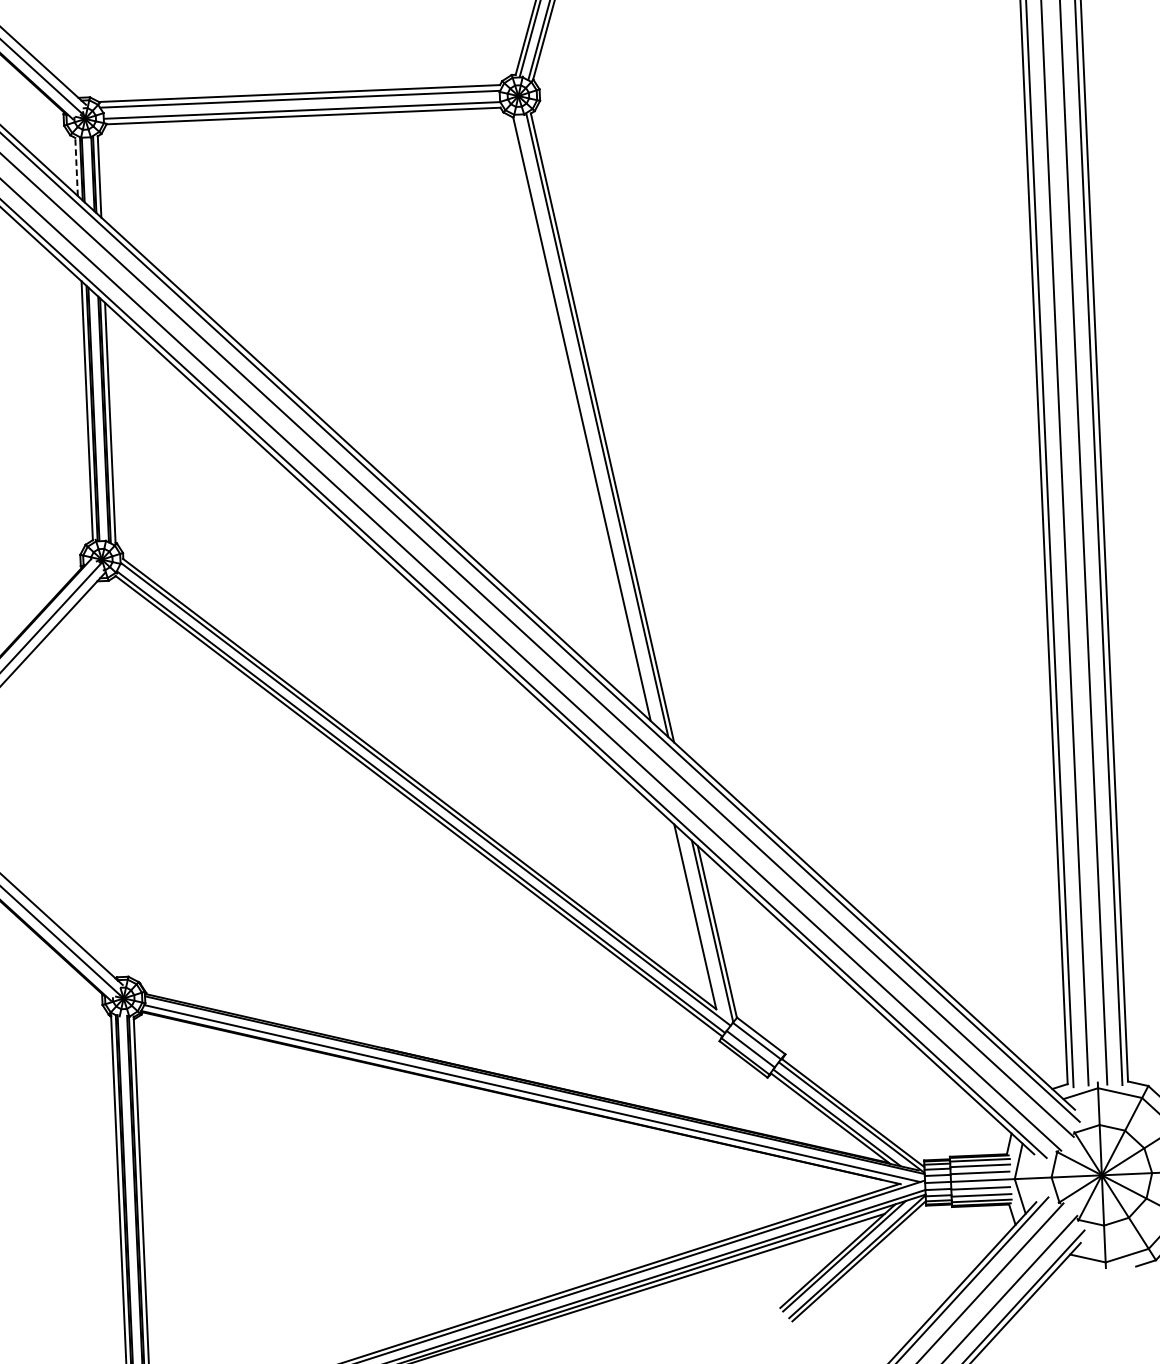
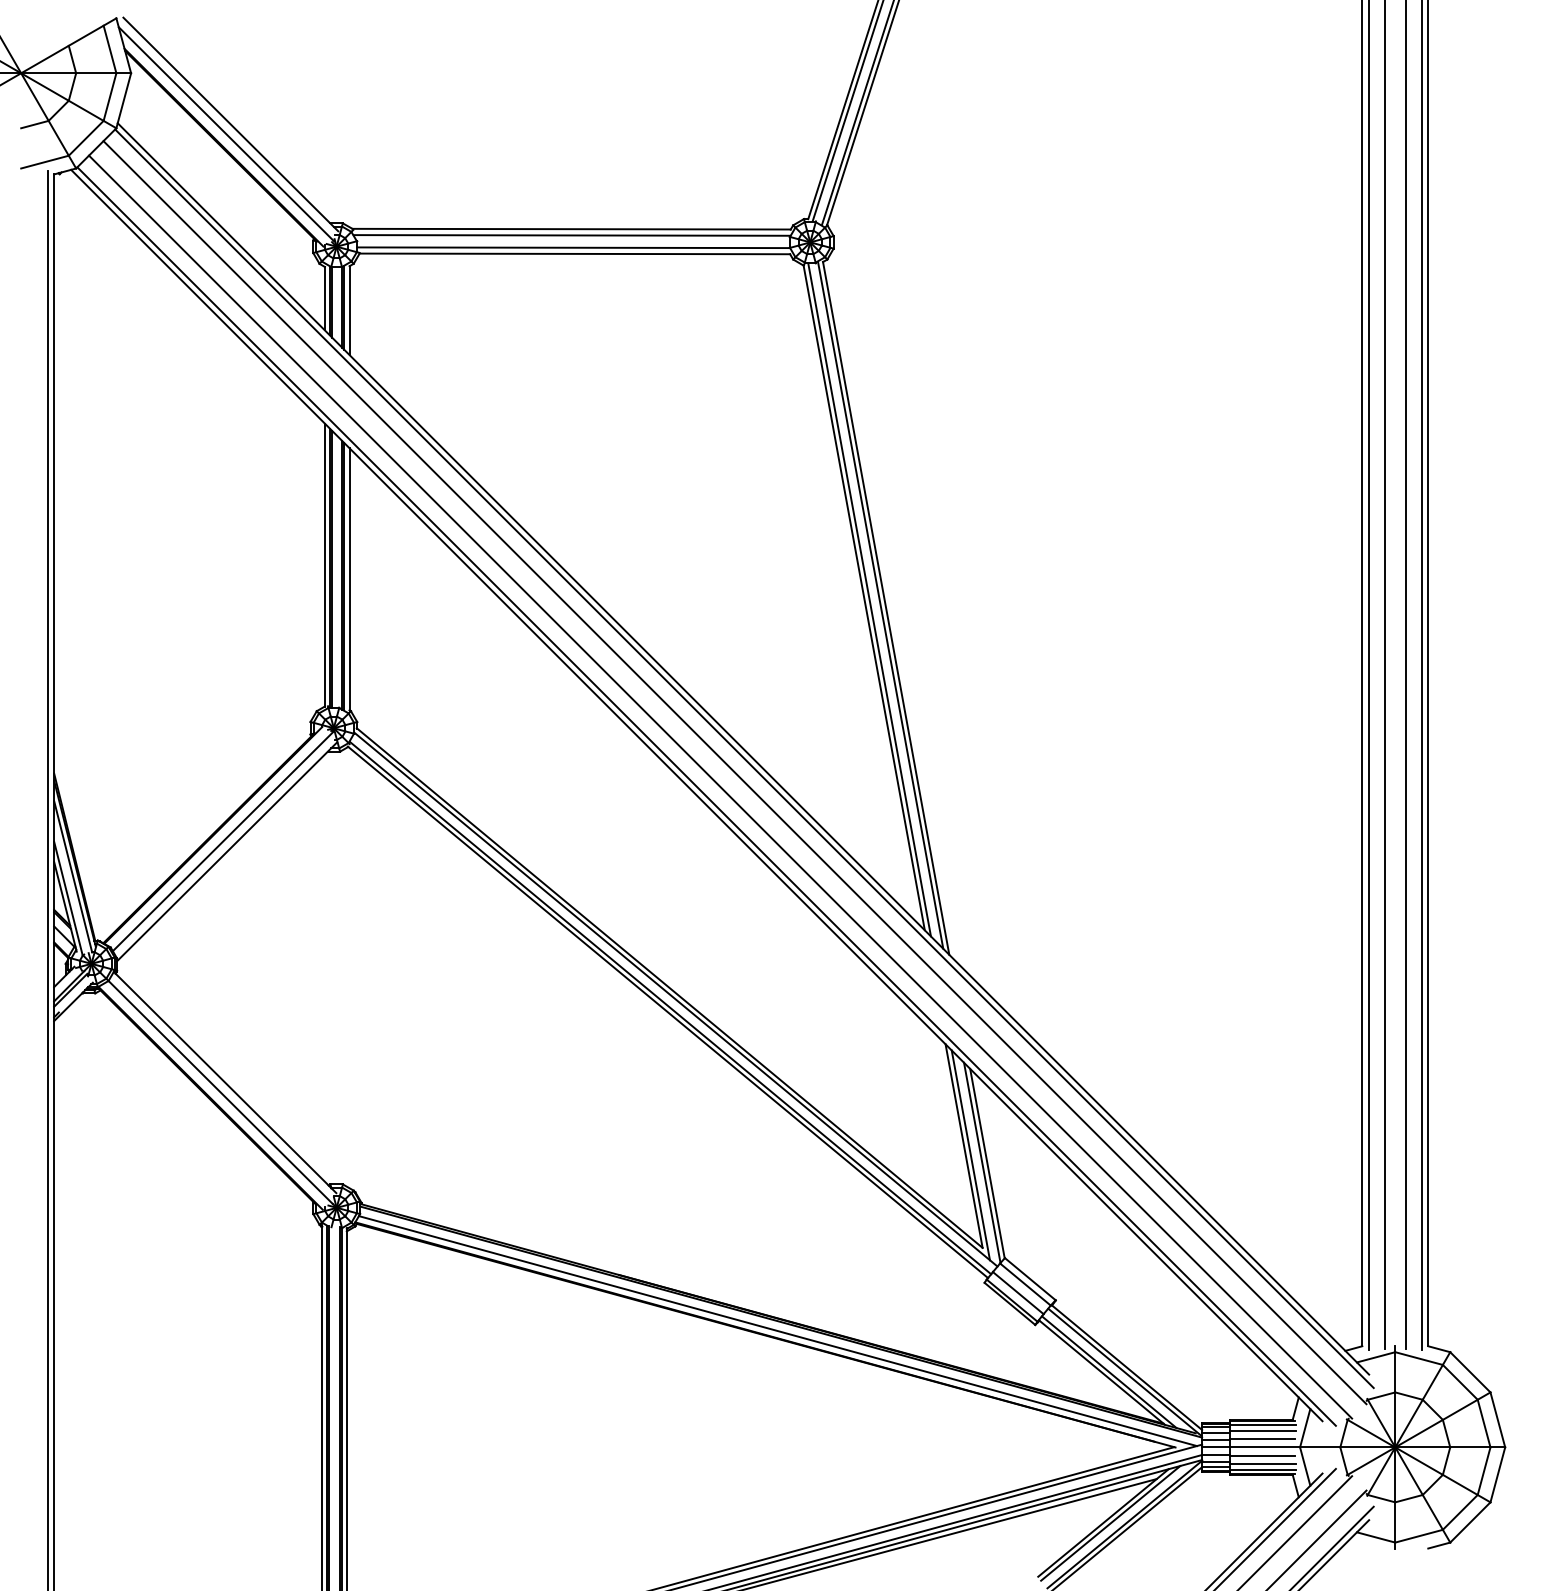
line: (76, 166) -> (324, 298), dashed -> solid
line: (586, 420) -> (869, 599), added
line: (701, 925) -> (970, 1155), added

